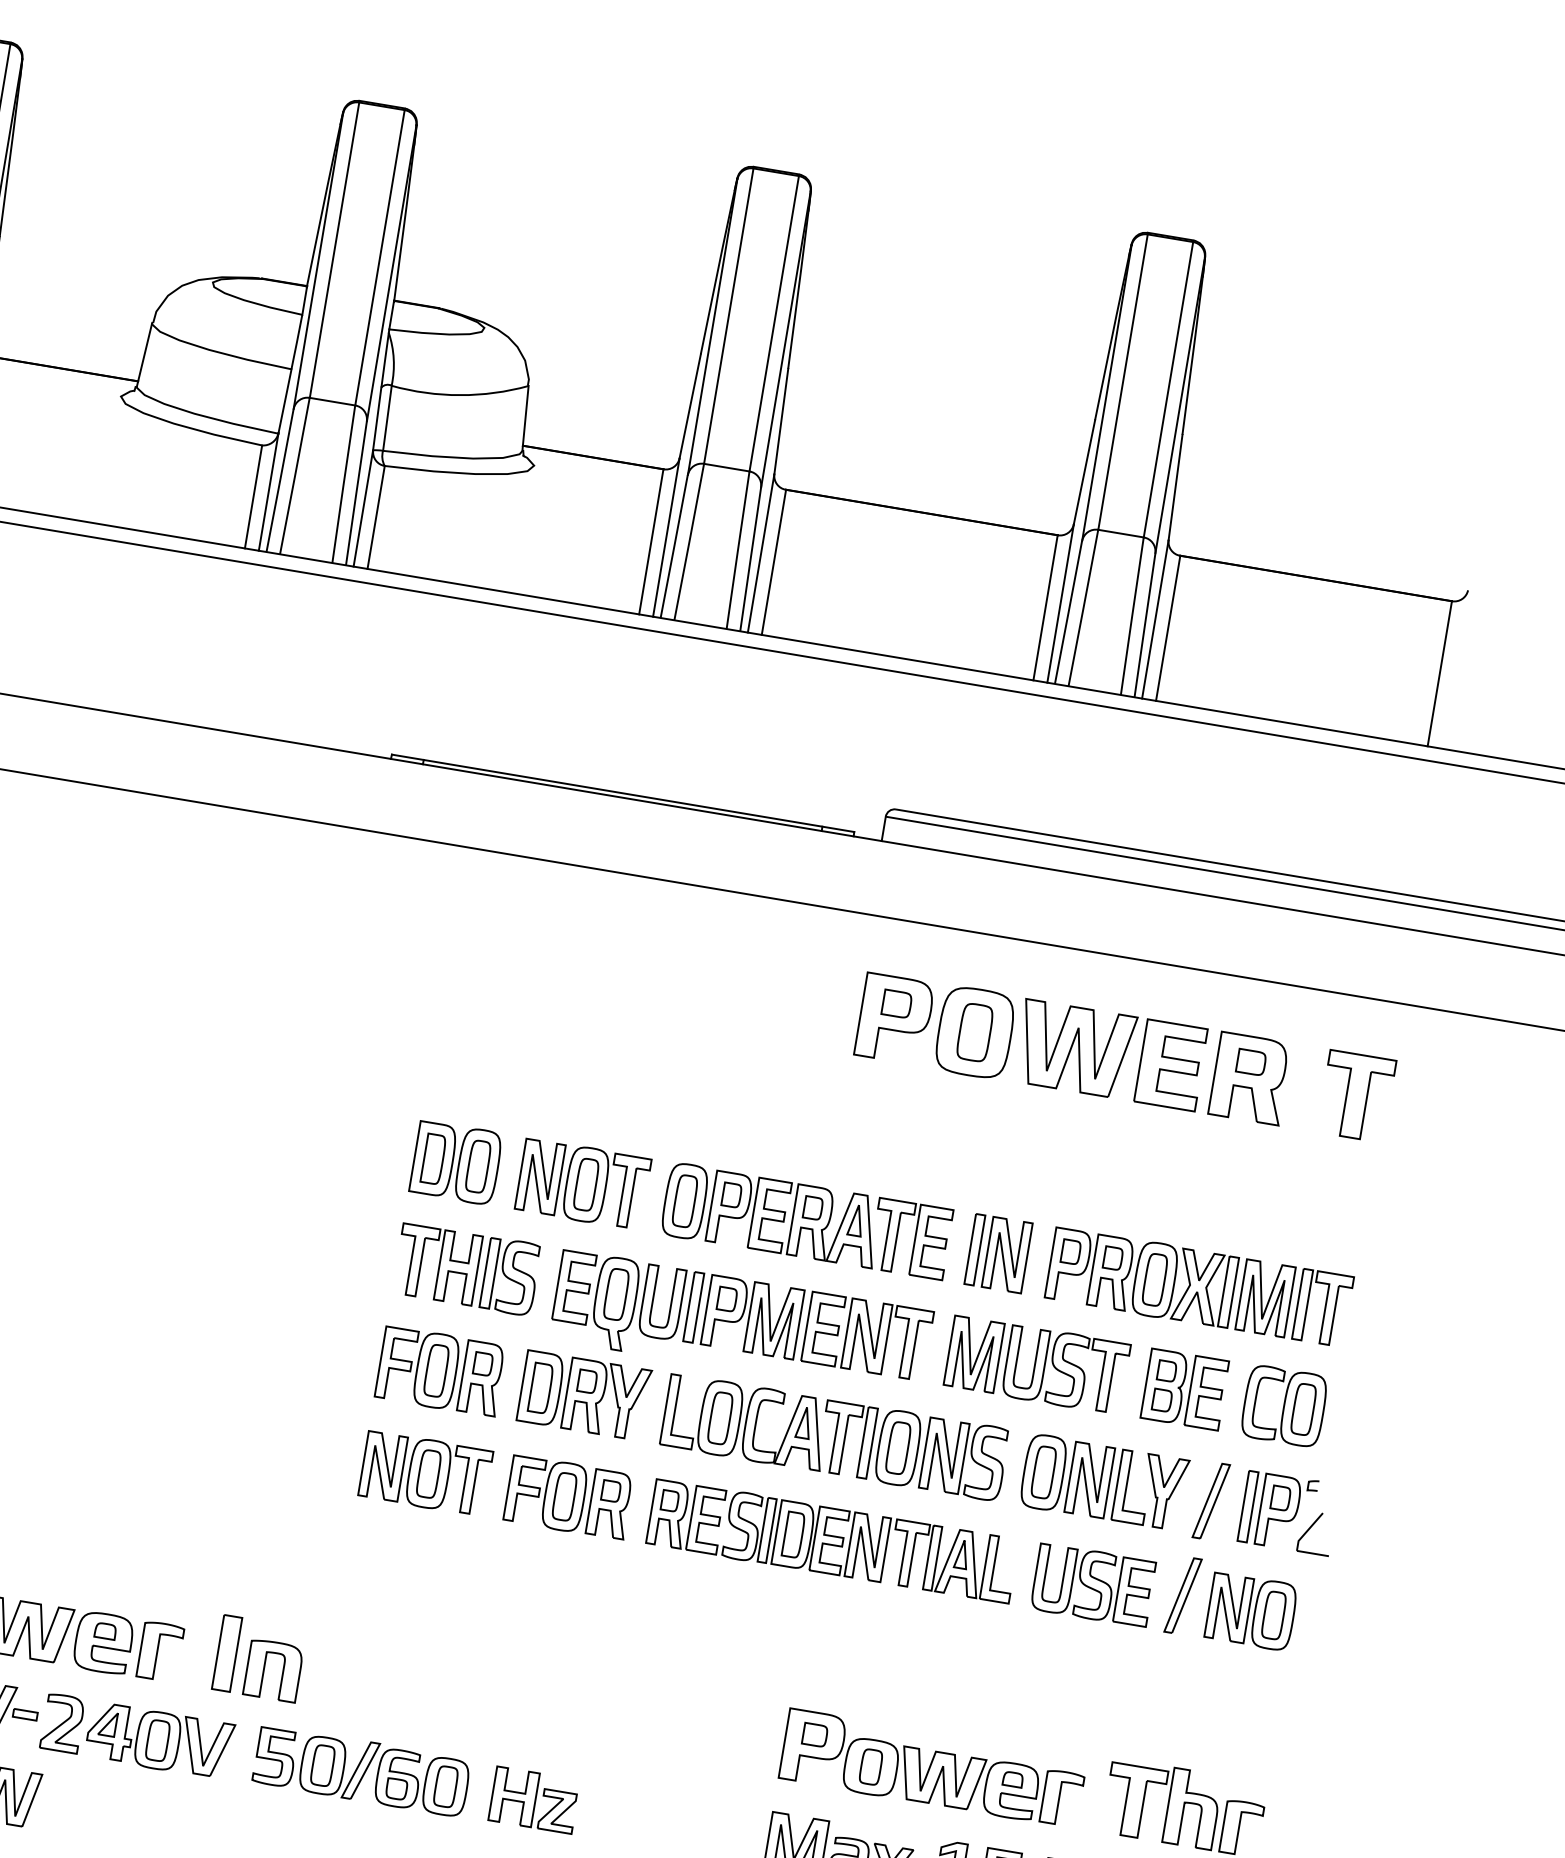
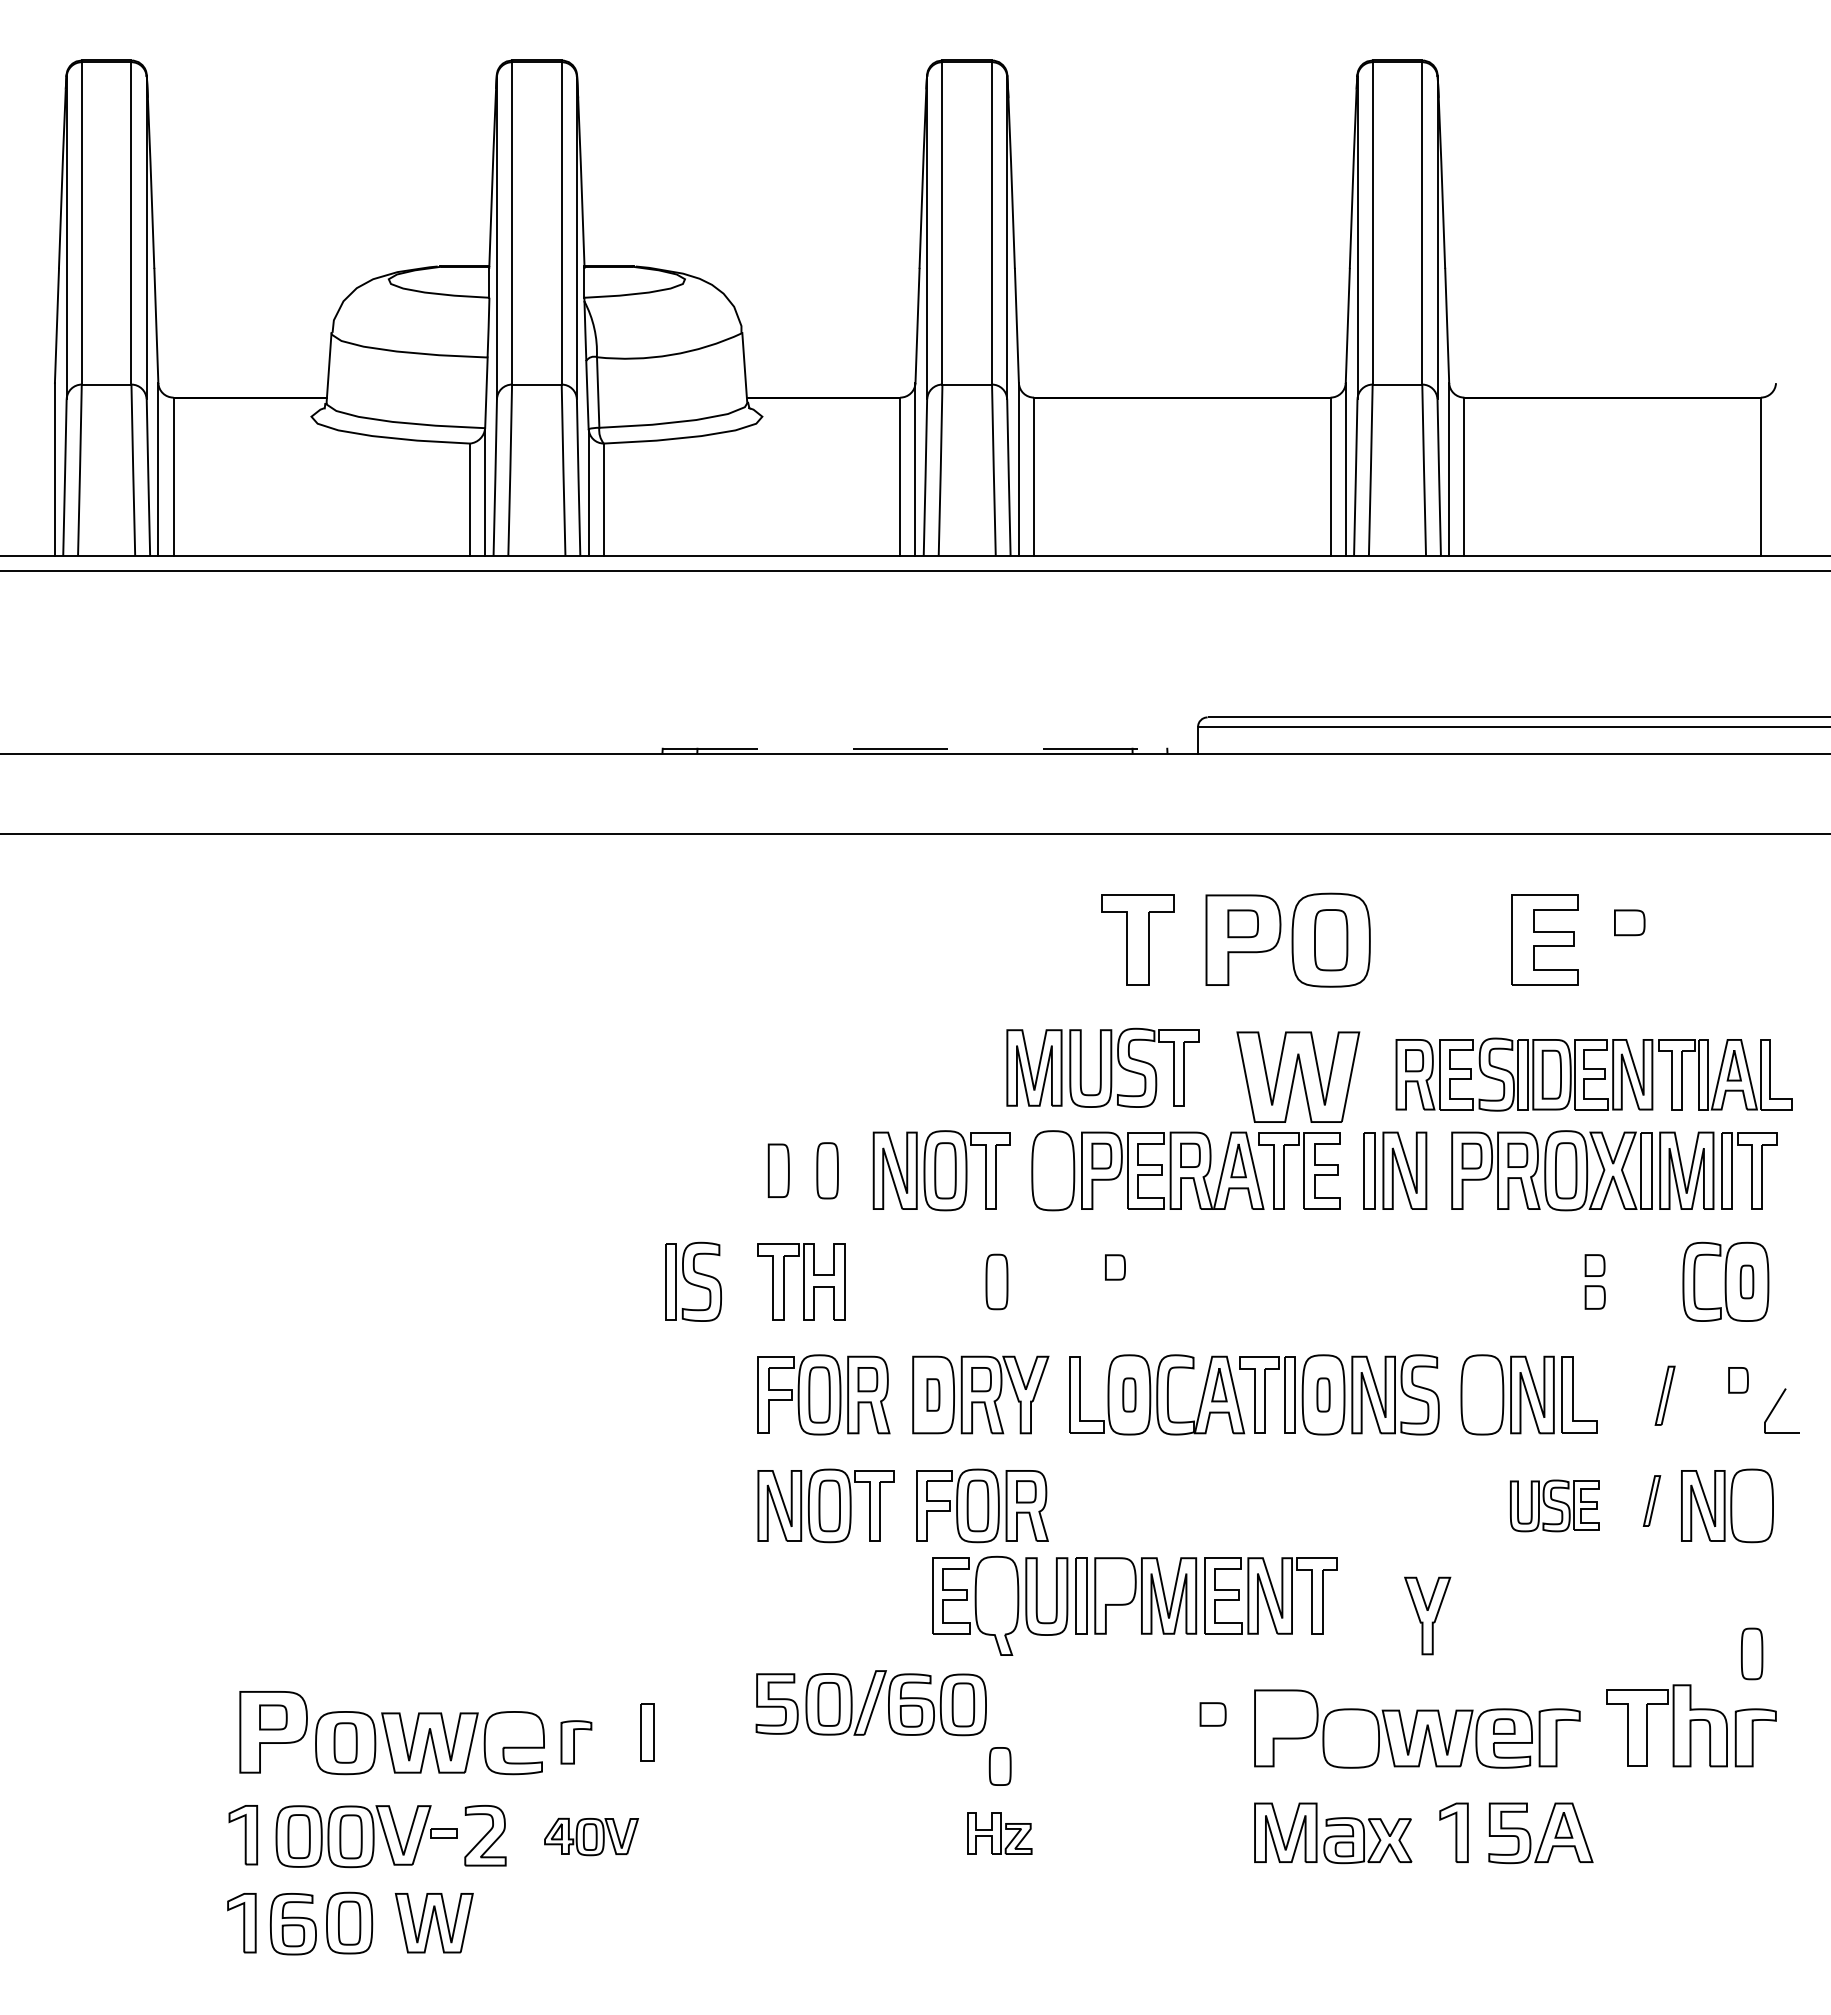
line: (623, 793) -> (915, 748), solid -> dashed
part: (1075, 1048) -> (1298, 1076), moved
part: (1250, 1077) -> (1631, 939), removed
part: (1356, 1095) -> (1137, 939), moved
part: (456, 1162) -> (803, 1170), removed
part: (685, 1200) -> (1053, 1170), removed
part: (510, 1276) -> (693, 1281), moved
part: (740, 1324) -> (1134, 1605), moved
part: (1036, 1364) -> (1102, 1067), moved
part: (541, 1387) -> (933, 1394), size x0.6
part: (1185, 1389) -> (1617, 1281), removed
part: (1303, 1408) -> (1746, 1281), size x0.6
part: (720, 1417) -> (1129, 1394), size x0.6
part: (898, 1447) -> (1323, 1394), size x0.6
part: (1044, 1472) -> (1482, 1394), removed
part: (1163, 1491) -> (1427, 1615), moved
part: (1210, 1500) -> (1664, 1395), size x0.7
part: (1277, 1511) -> (1737, 1394), removed
part: (831, 1541) -> (1593, 1074), moved
part: (1093, 1584) -> (1554, 1505), size x0.7
part: (1182, 1595) -> (1651, 1500), size x0.6
part: (1274, 1615) -> (1752, 1653), moved
part: (105, 1630) -> (514, 1729), removed
part: (160, 1651) -> (576, 1742), size x0.7
part: (227, 1653) -> (647, 1732), size x0.7
part: (265, 1669) -> (690, 1742), removed
part: (814, 1735) -> (1212, 1714), moved
part: (159, 1740) -> (591, 1836), size x0.6
part: (870, 1766) -> (999, 1766), moved
part: (361, 1771) -> (870, 1703), moved
part: (534, 1800) -> (999, 1833), size x0.7

